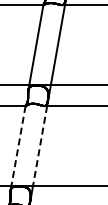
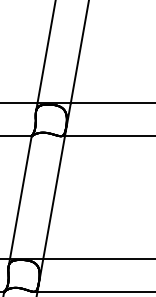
line: (18, 146) -> (20, 198), dashed -> solid
line: (40, 146) -> (54, 198), dashed -> solid

